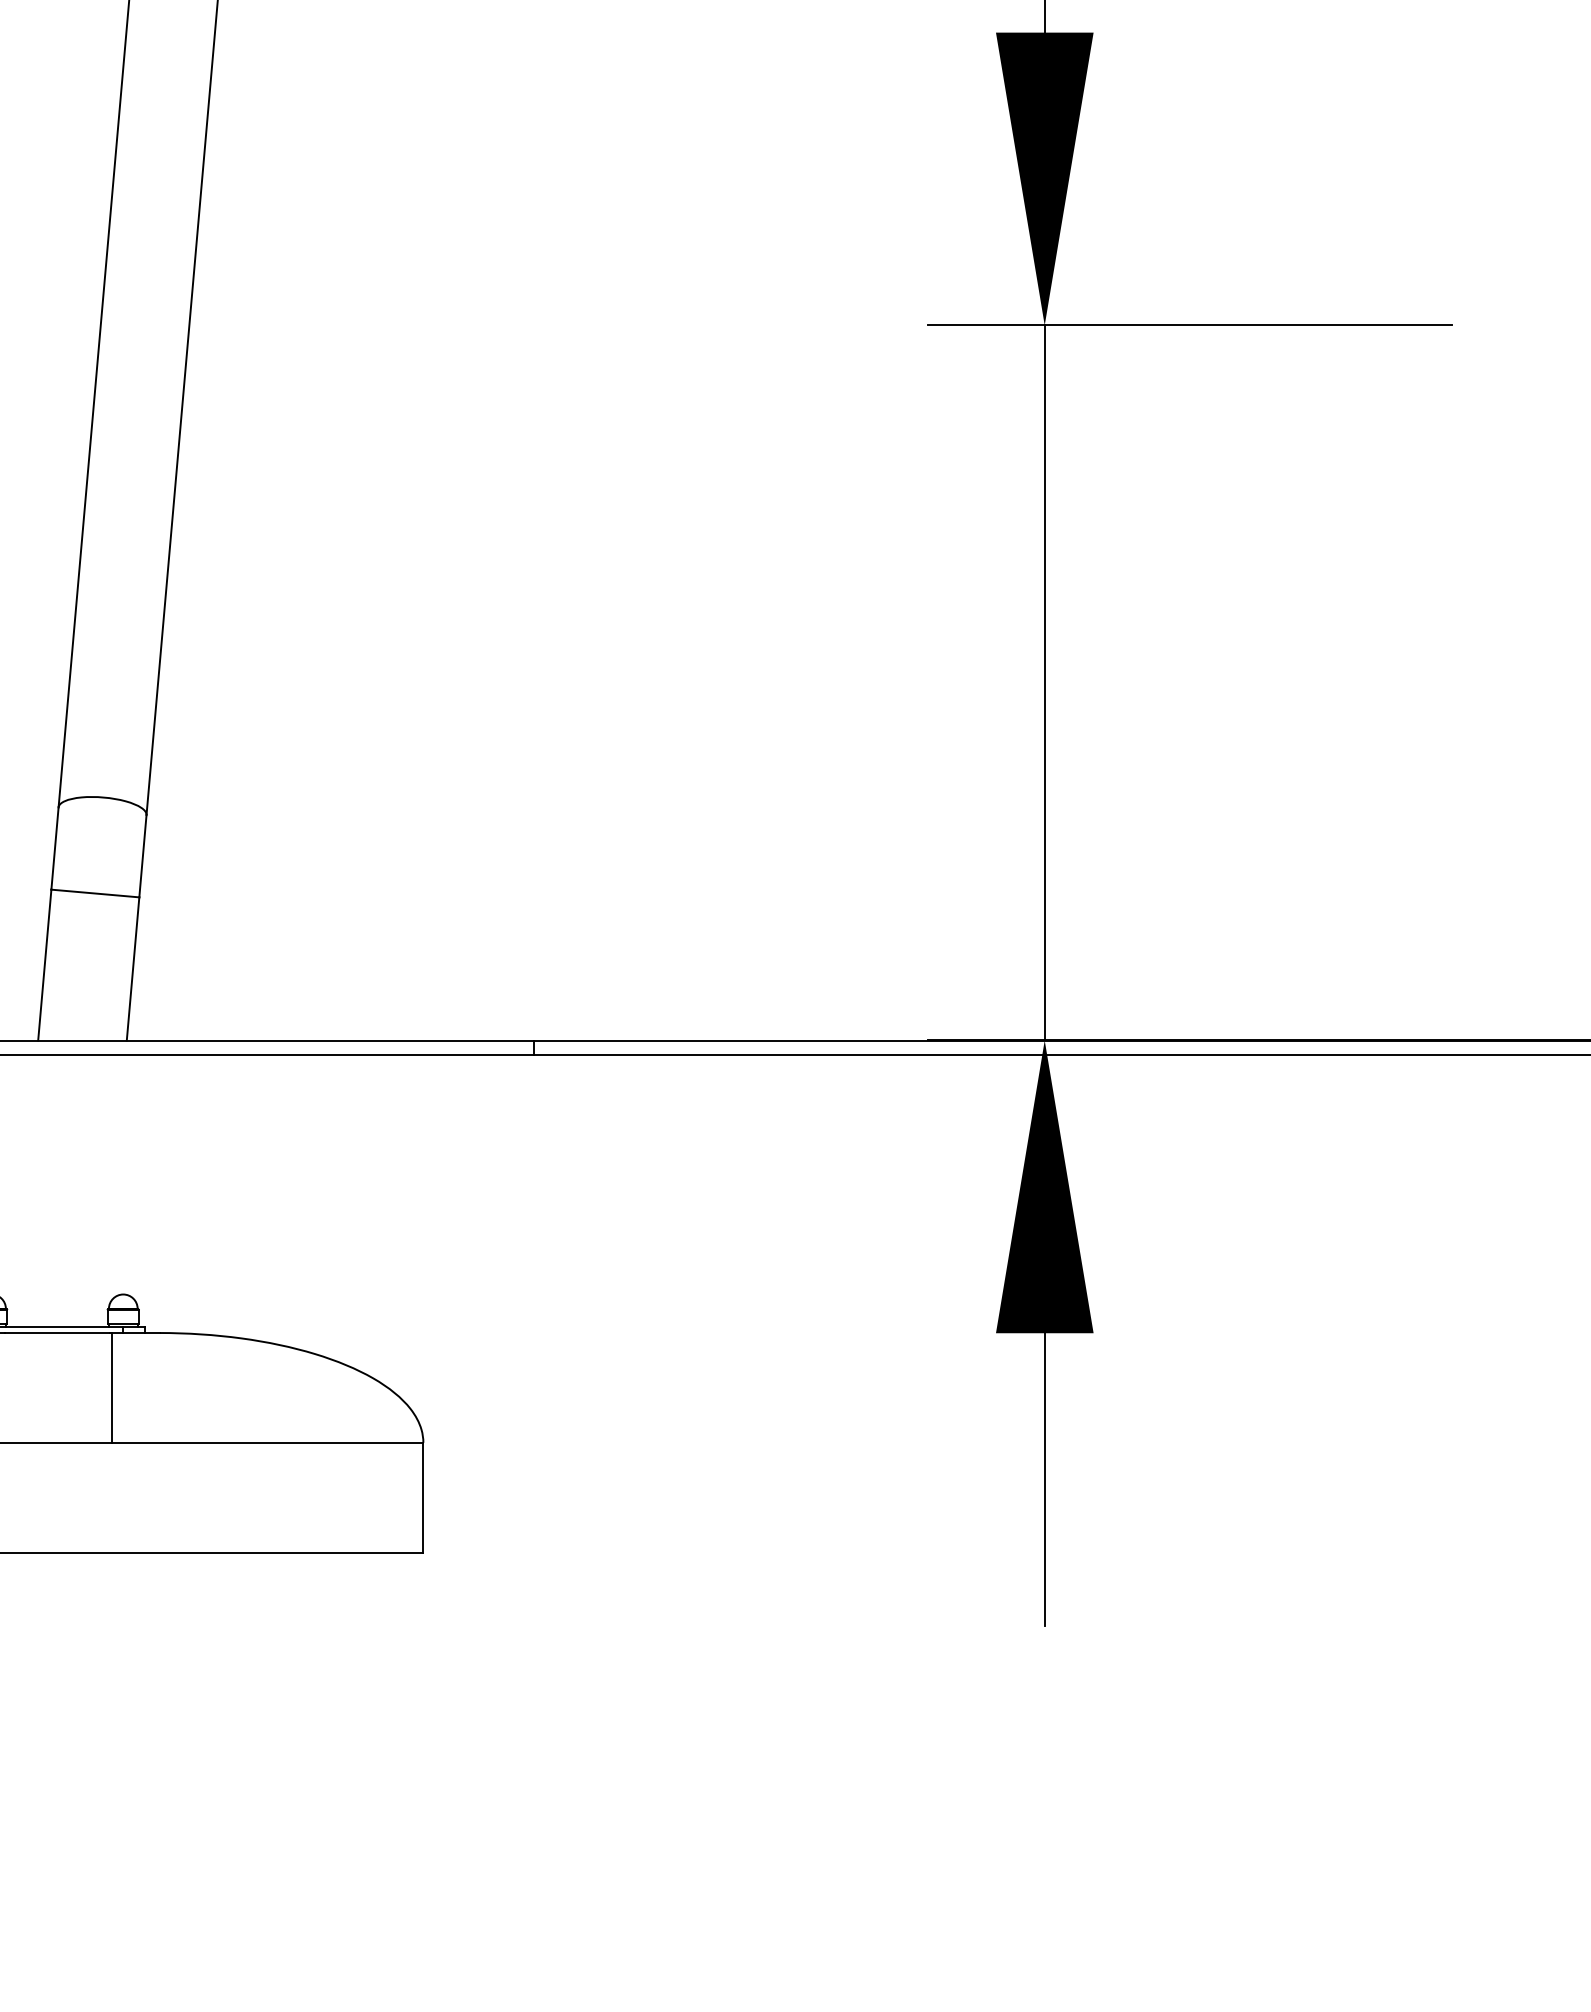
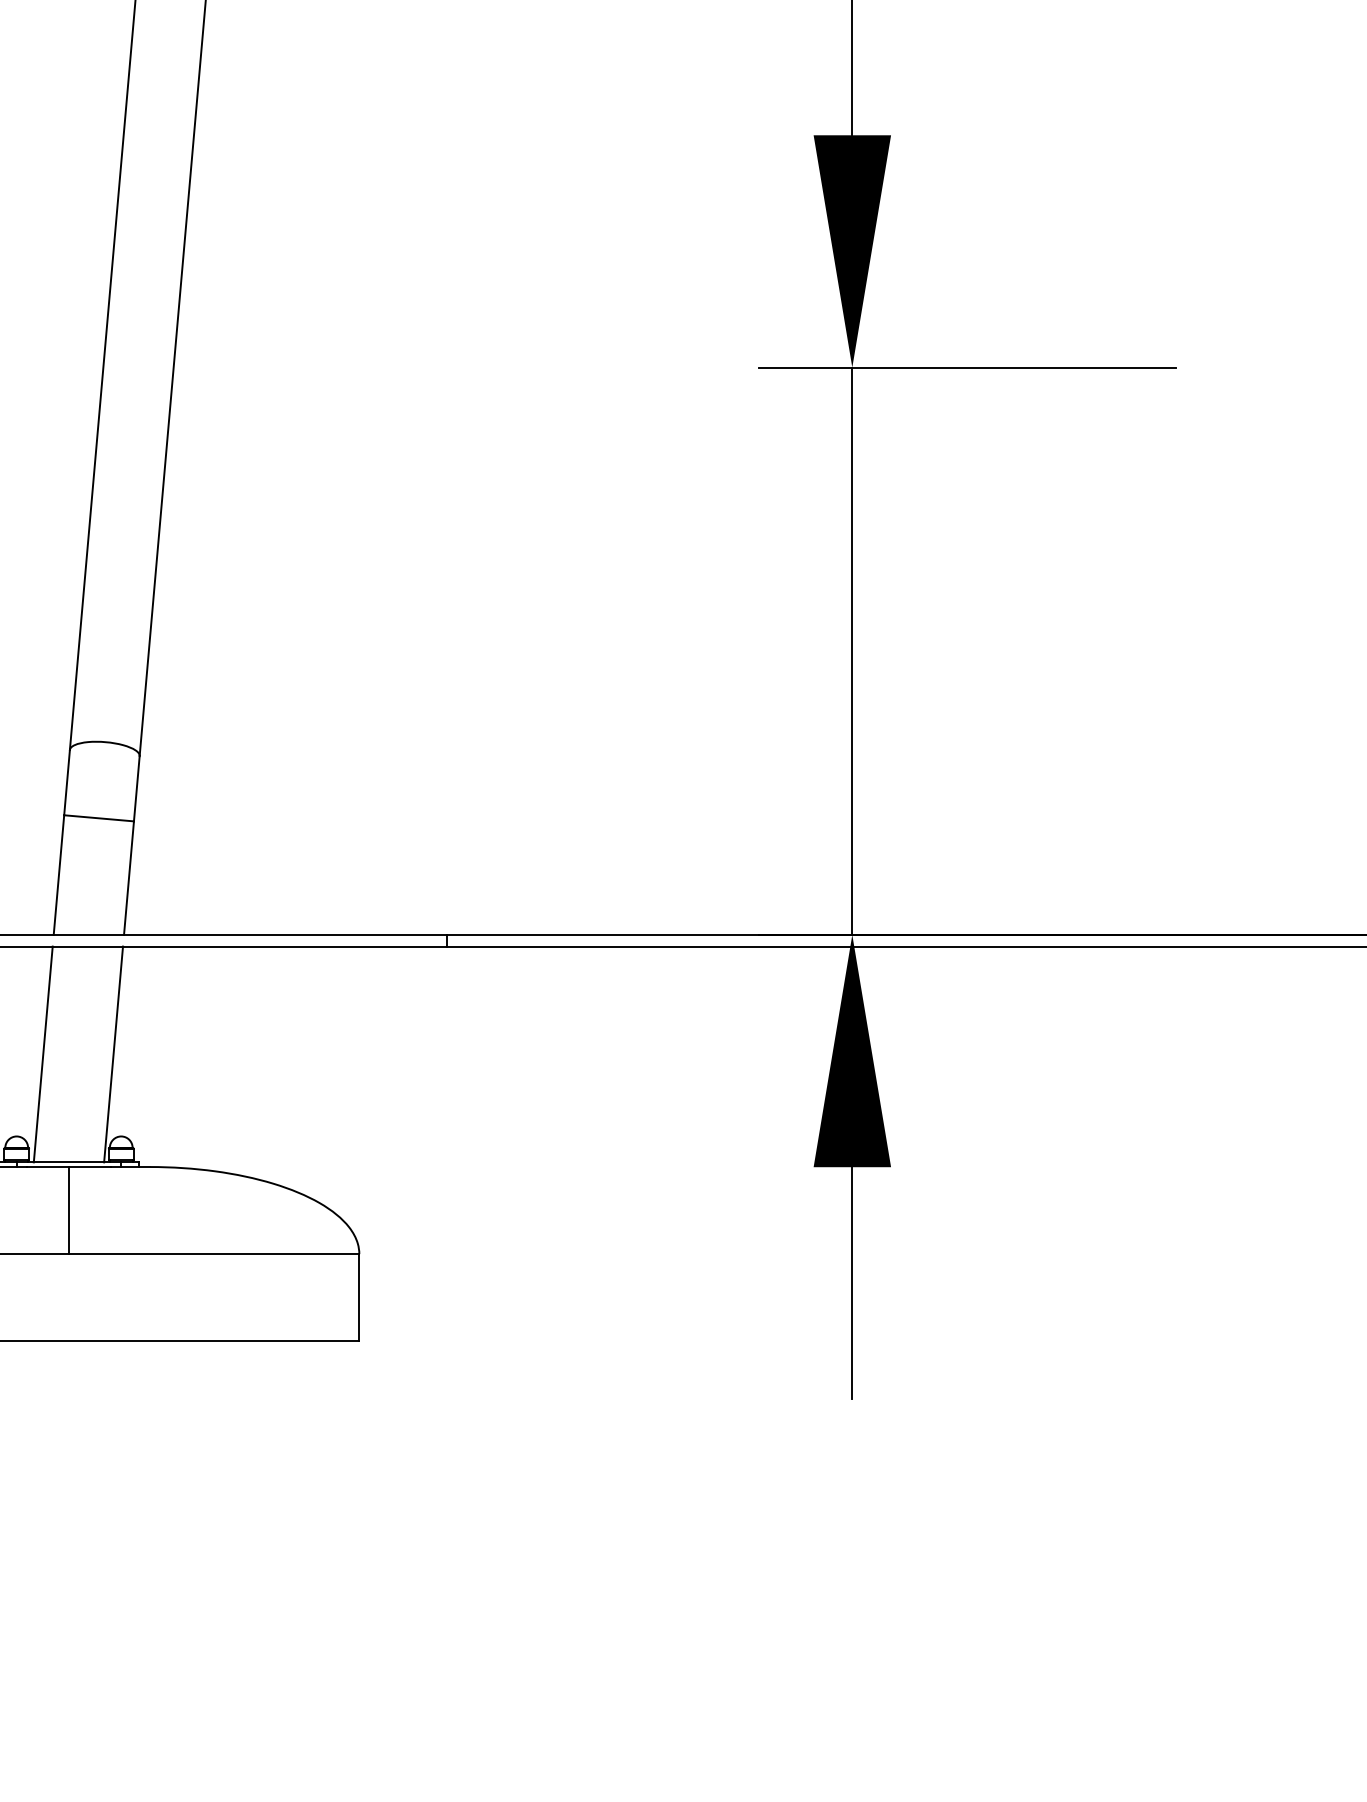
line: (24, 1191) -> (42, 1054), added
line: (113, 1191) -> (113, 1054), added
line: (111, 1387) -> (68, 1210), moved

